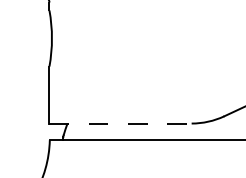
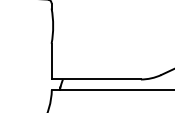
line: (120, 123) -> (96, 79), dashed -> solid

